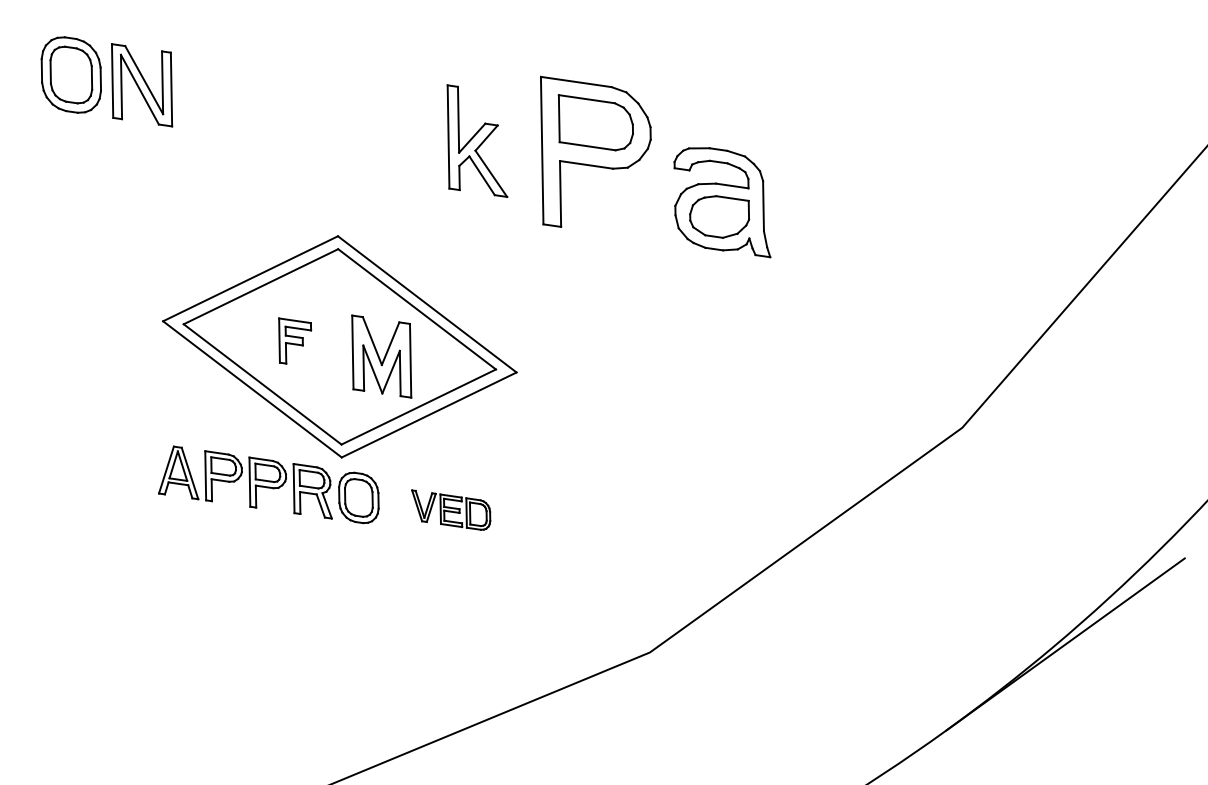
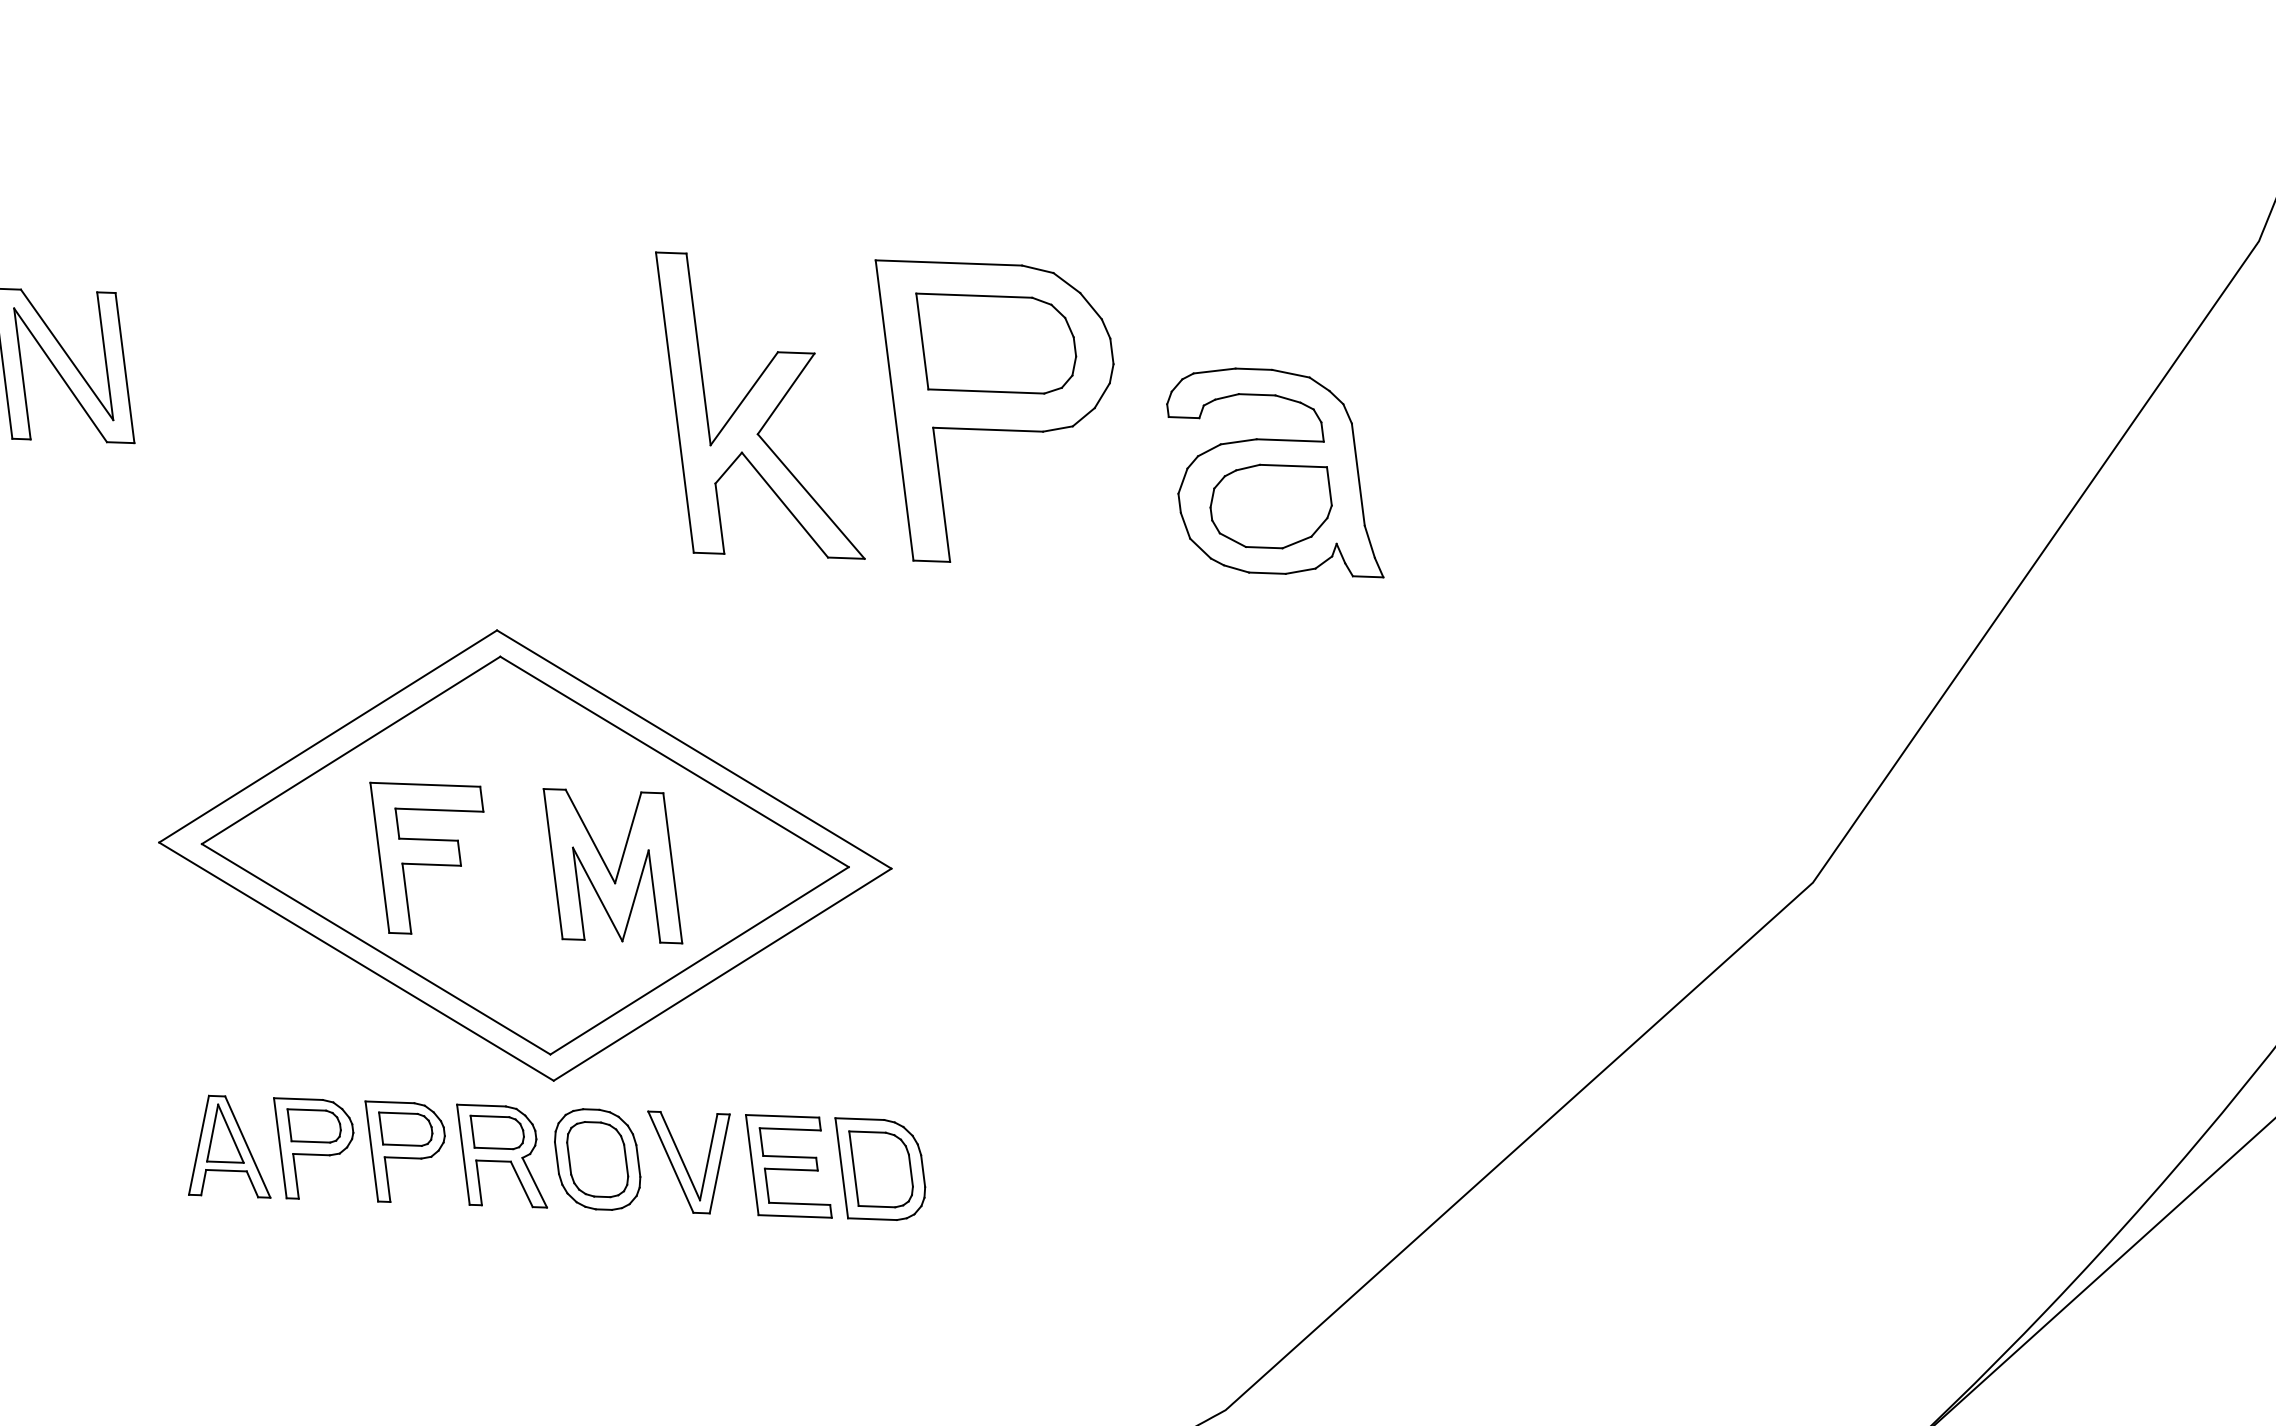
part: (477, 140) -> (760, 404), size x1.43
part: (294, 340) -> (431, 852), size x1.67
part: (451, 509) -> (789, 1162), size x1.67

